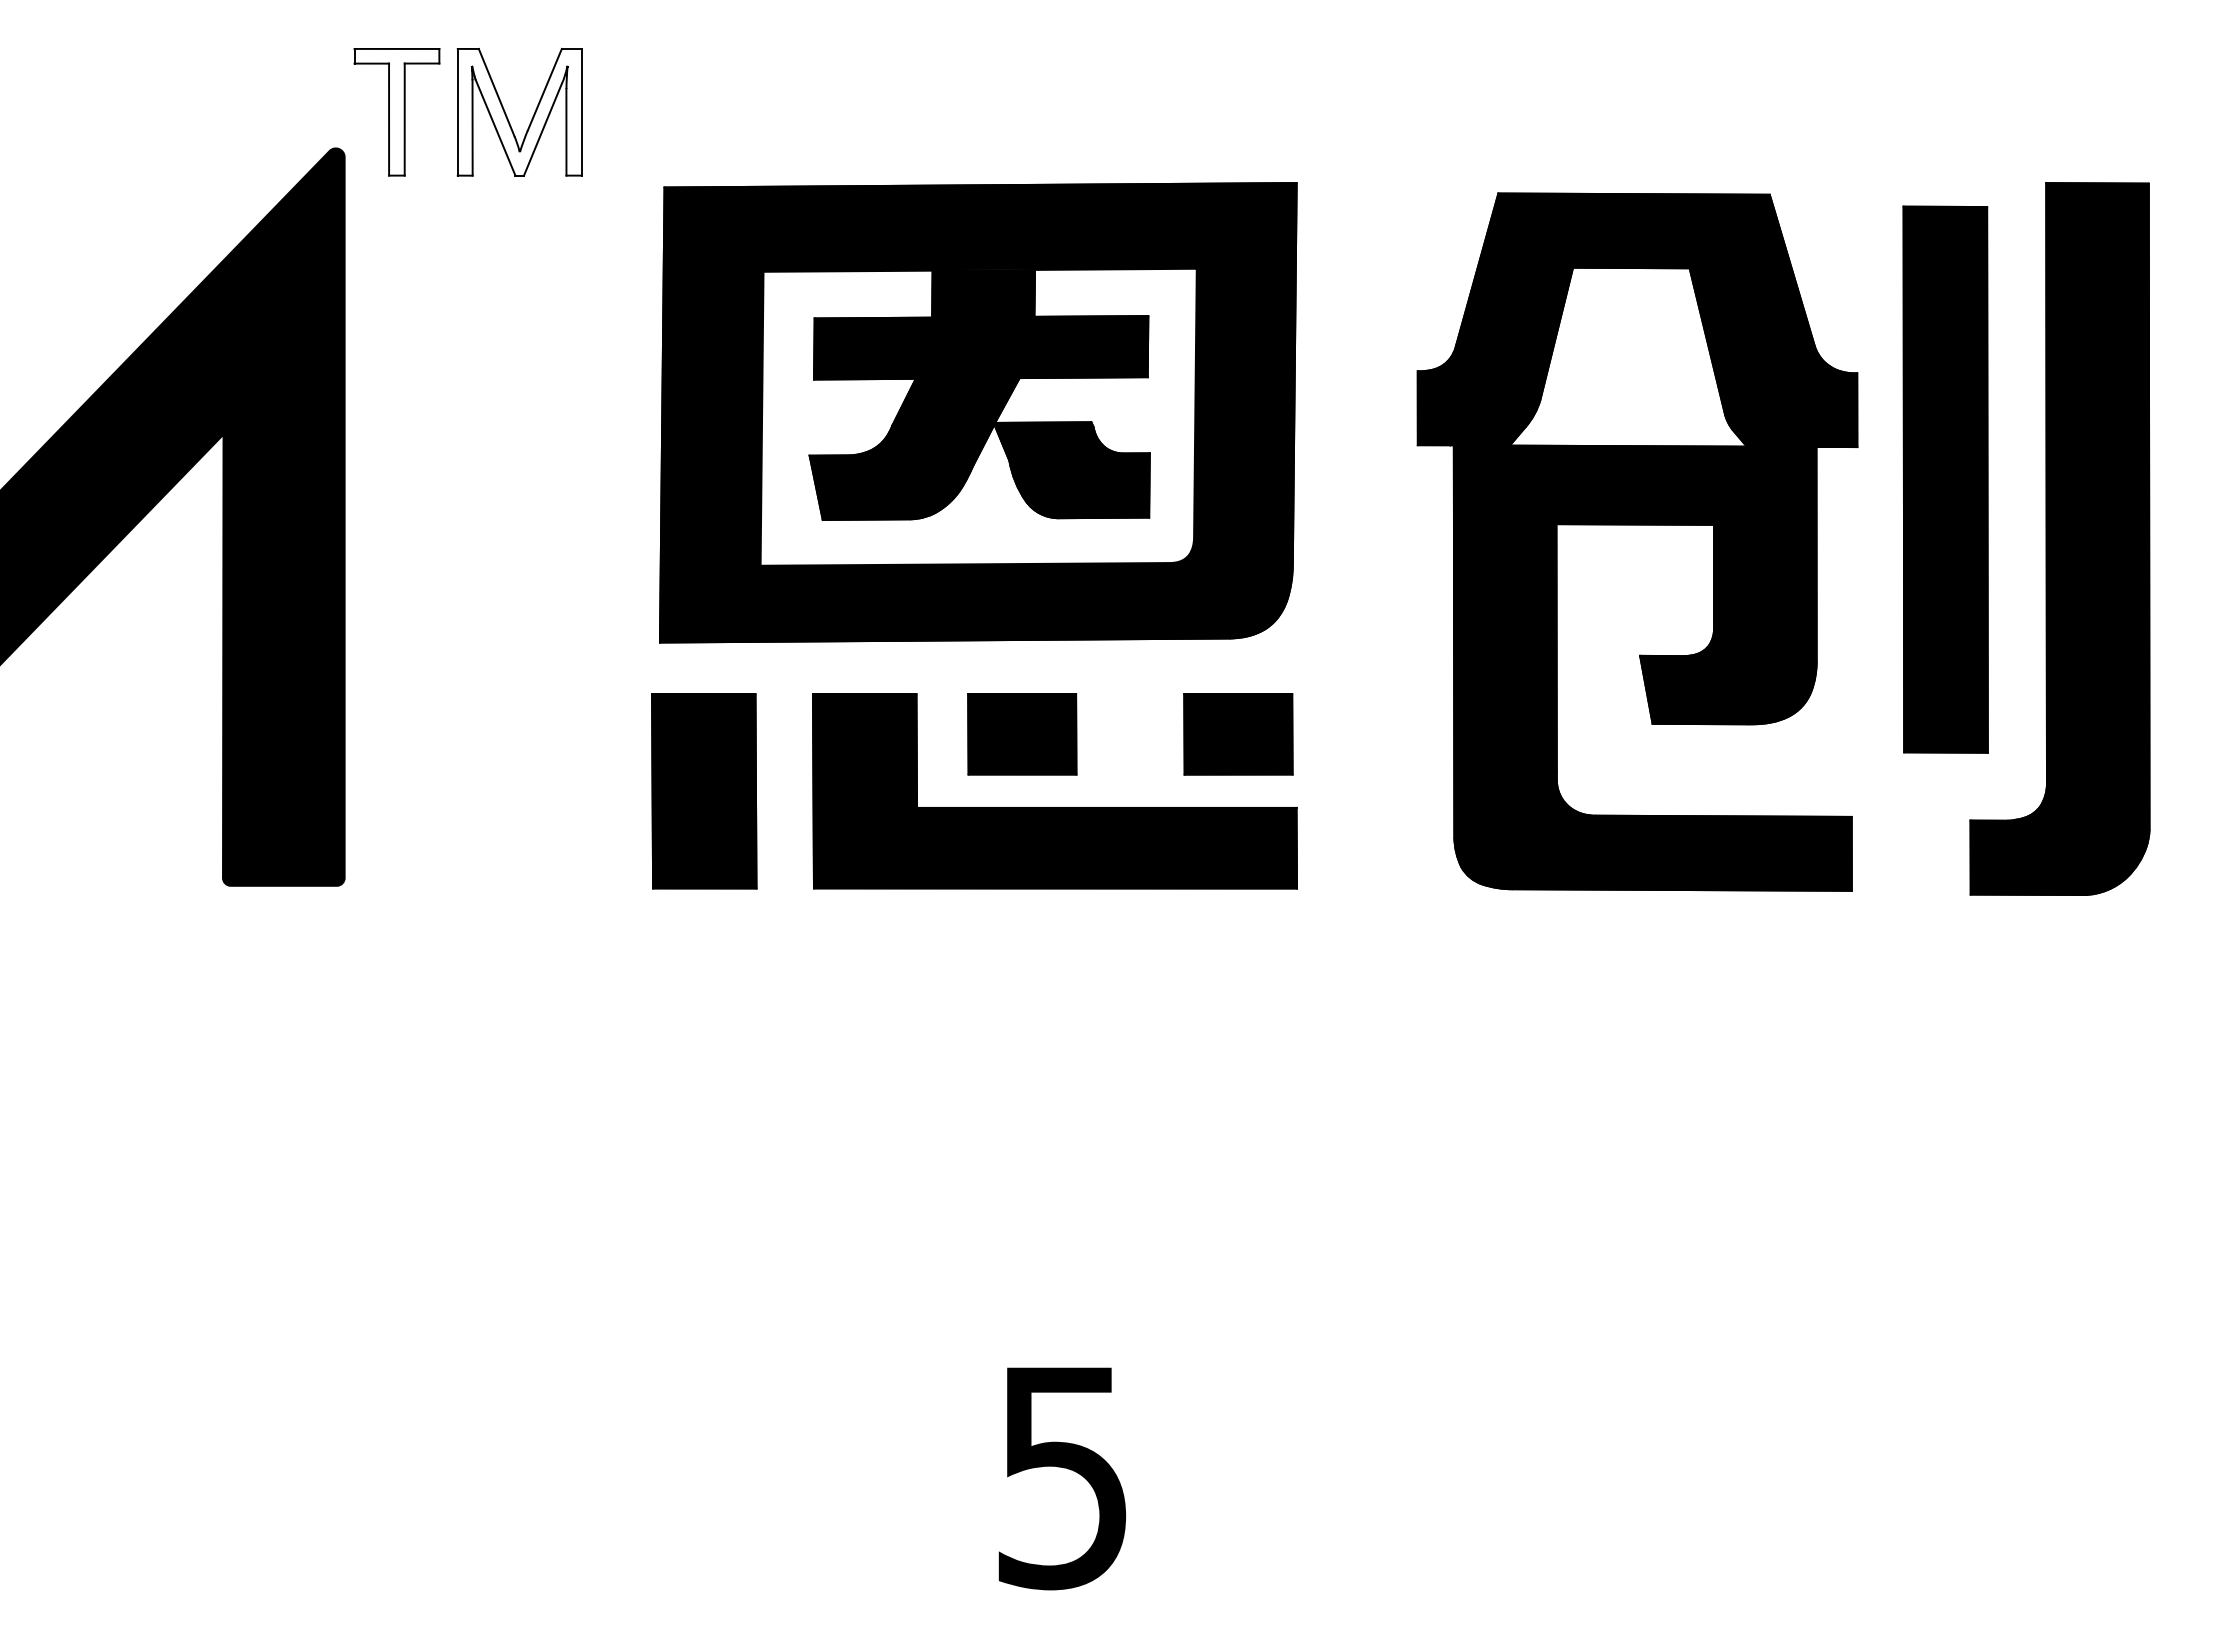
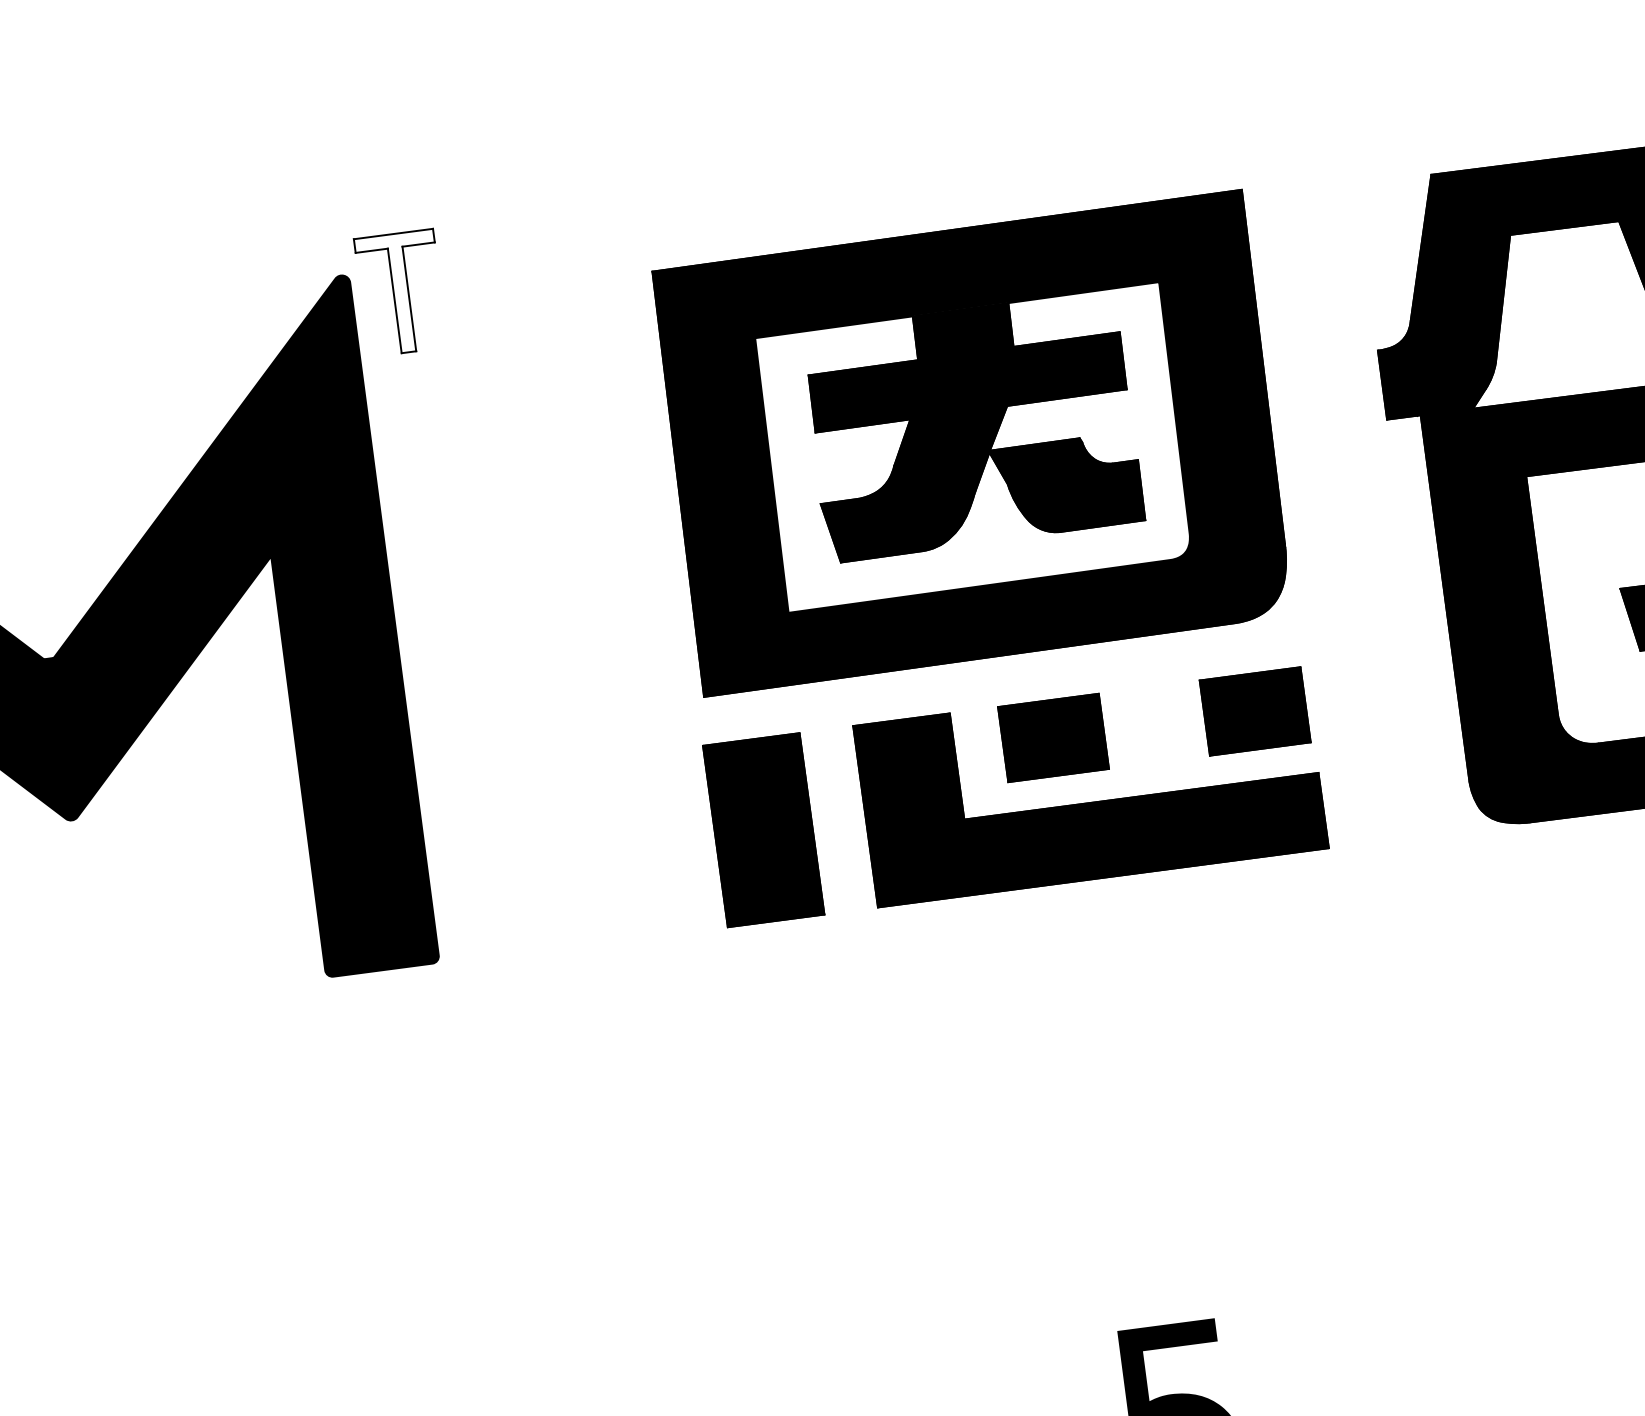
part: (396, 112) -> (400, 293), moved
part: (507, 116) -> (497, 224), removed

